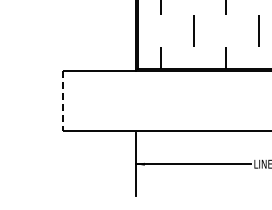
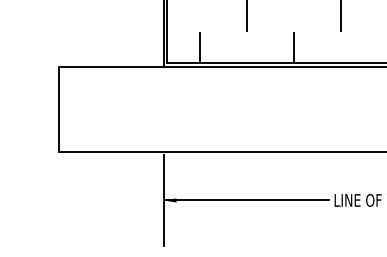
line: (63, 101) -> (59, 109), dashed -> solid

